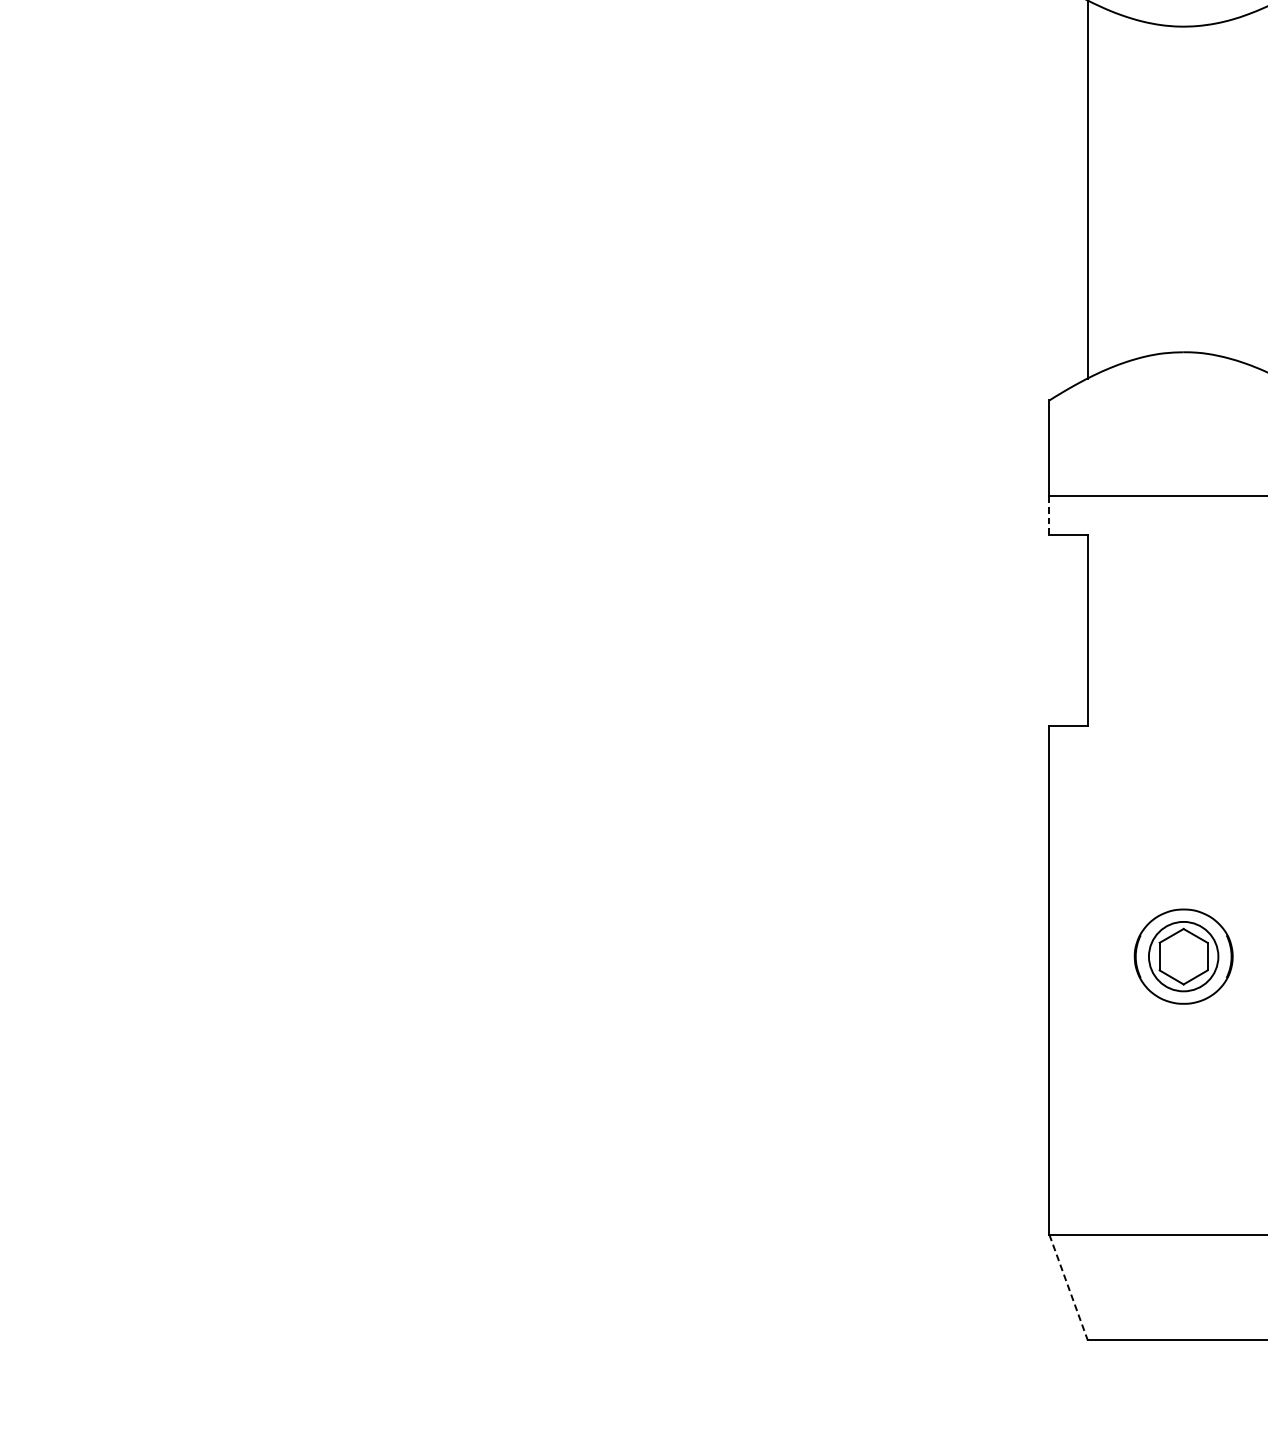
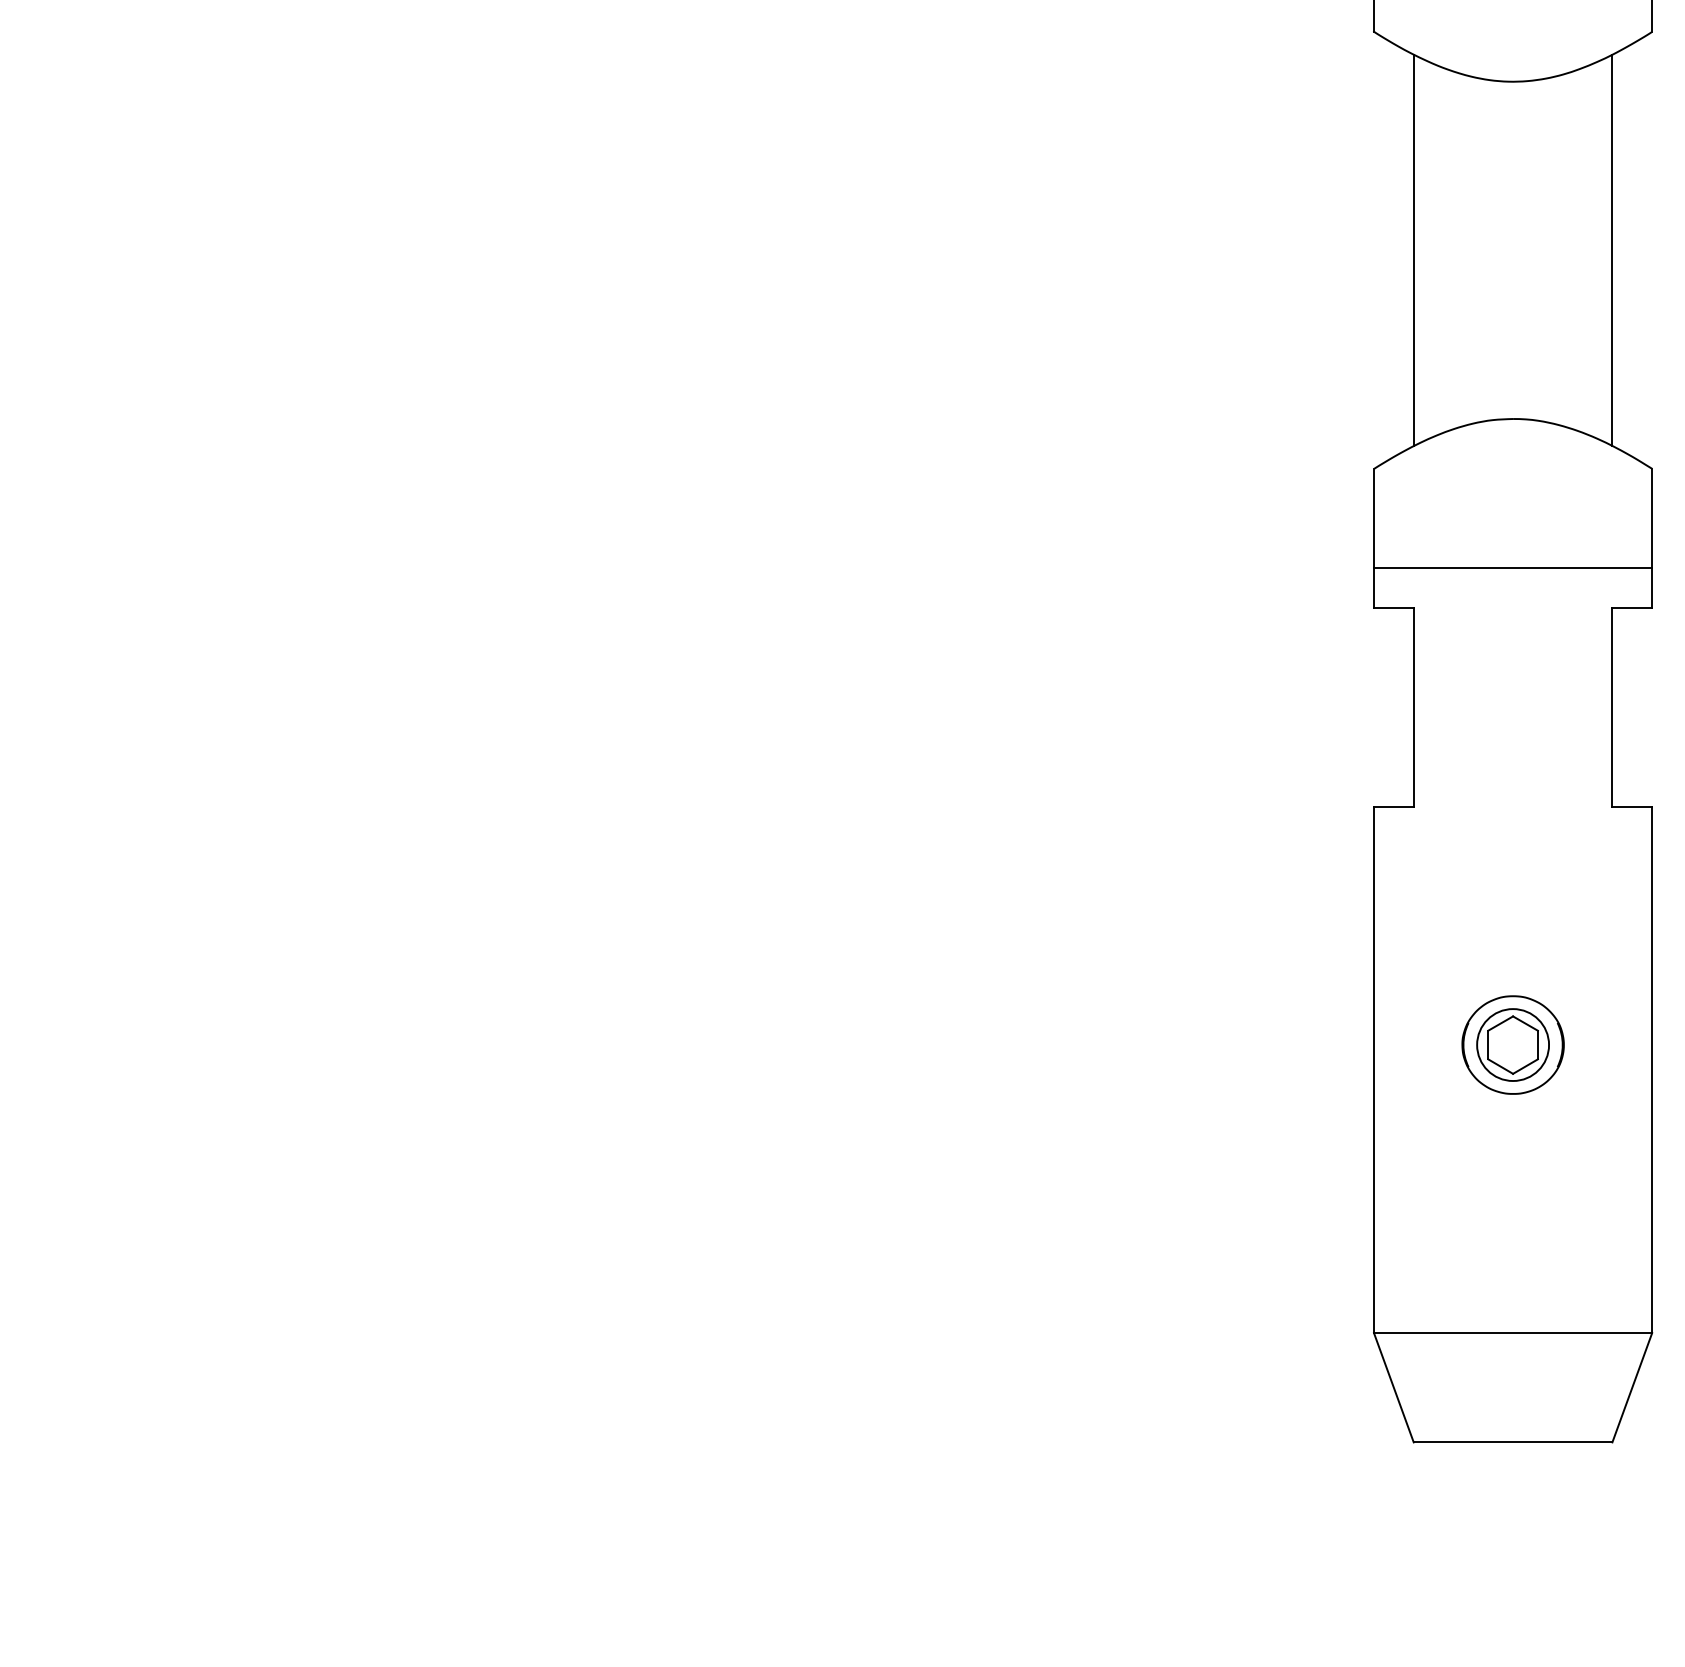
line: (1049, 515) -> (1374, 588), dashed -> solid
line: (1069, 1288) -> (1394, 1388), dashed -> solid

